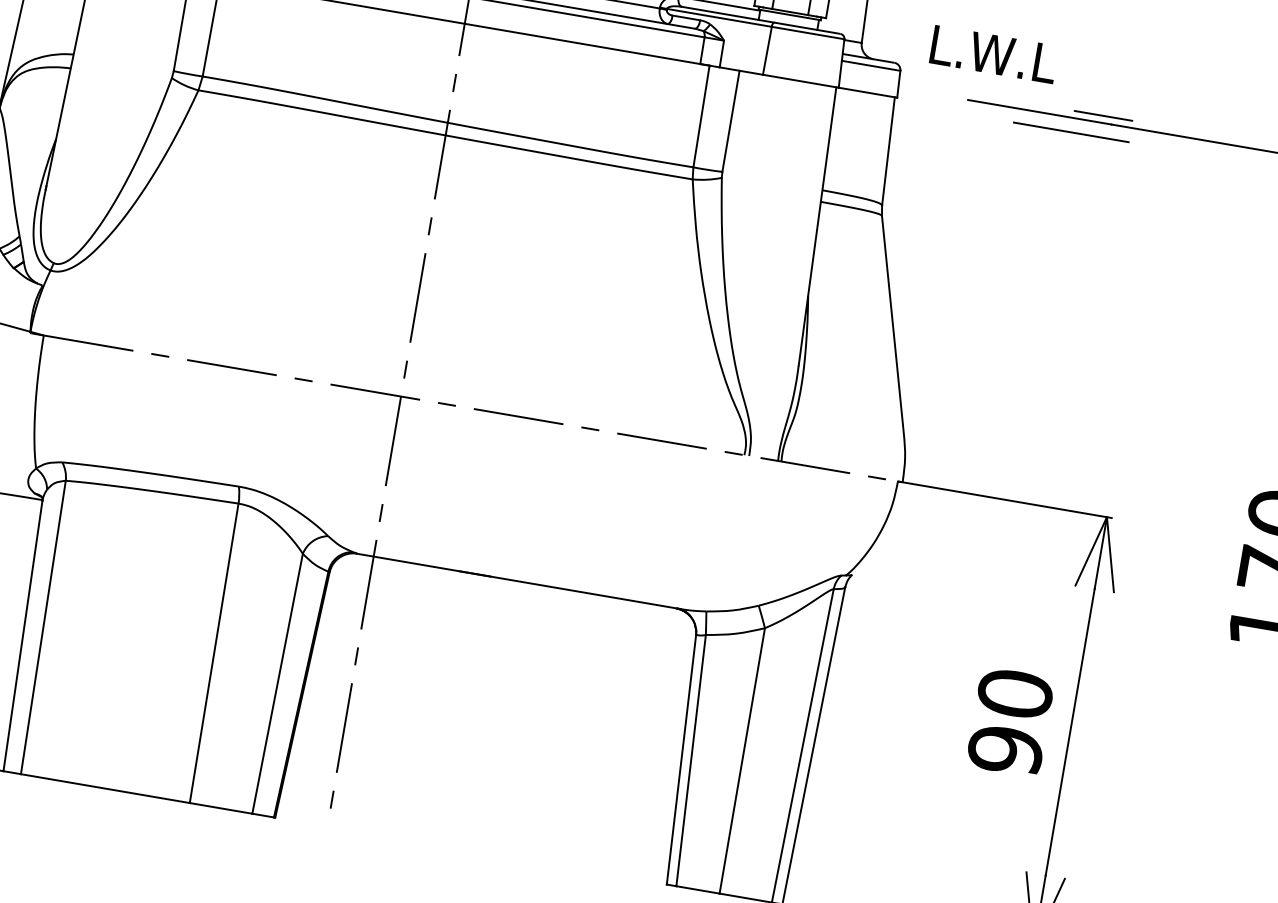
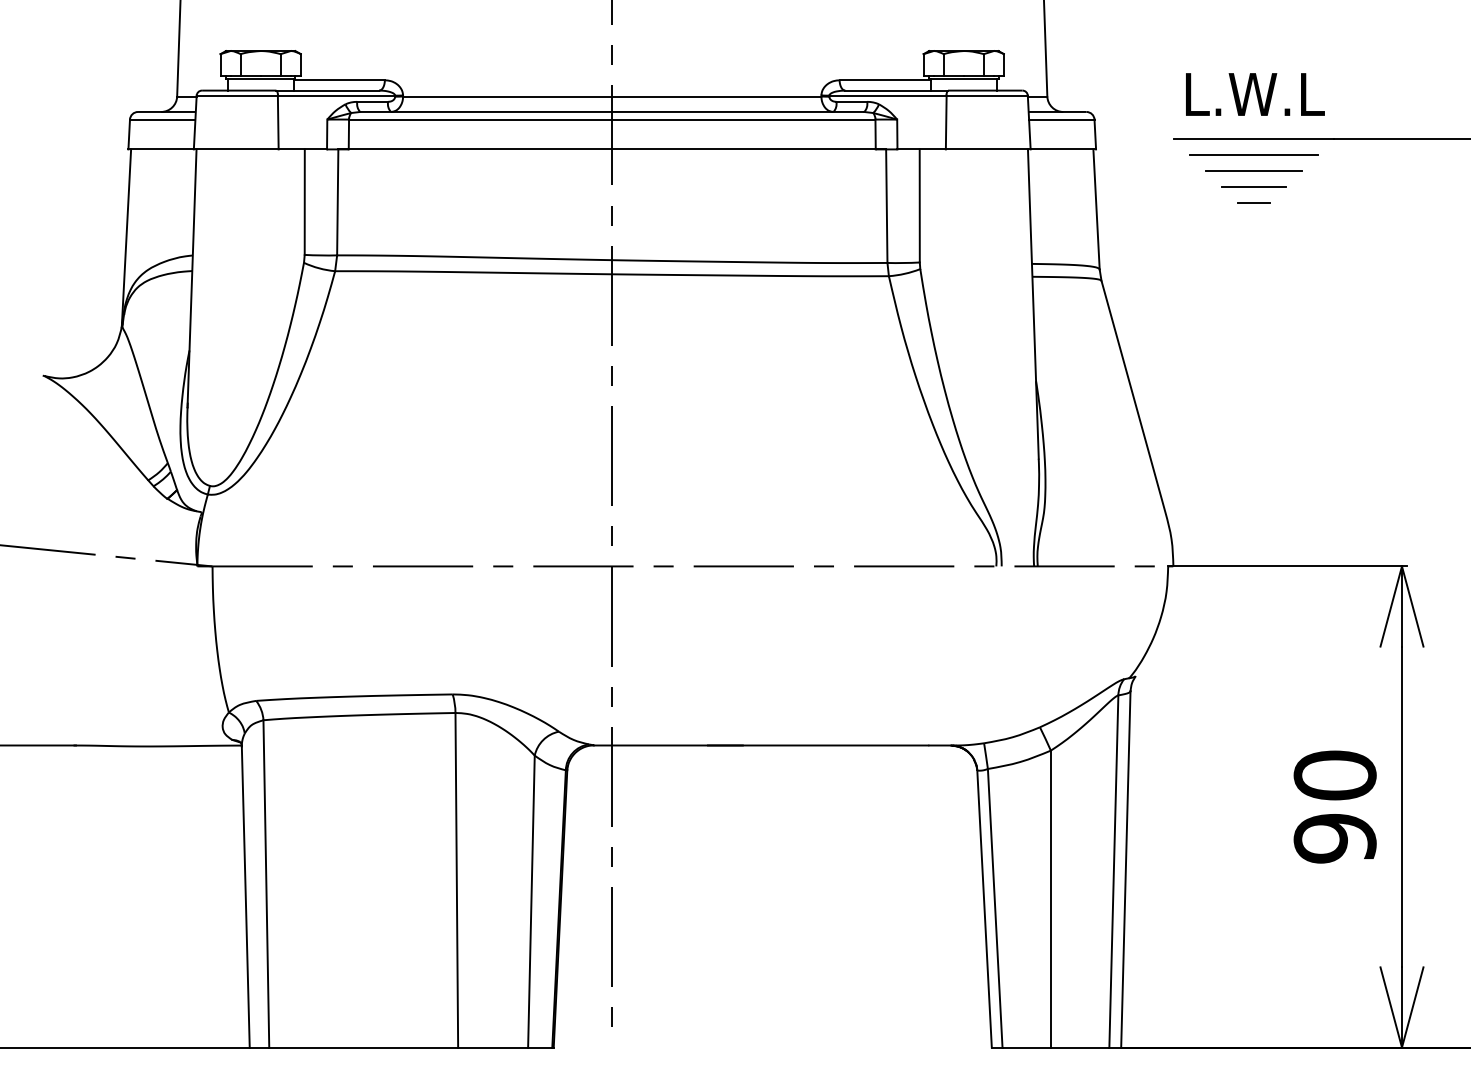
text: (994, 54) -> (1255, 94), moved
line: (1103, 115) -> (1253, 186), moved
line: (1071, 132) -> (1253, 154), moved
line: (1034, 140) -> (1253, 170), added
line: (1029, 169) -> (1253, 202), added

